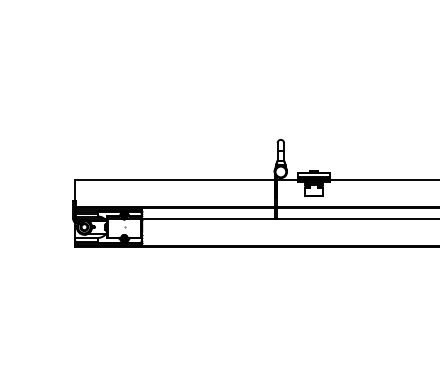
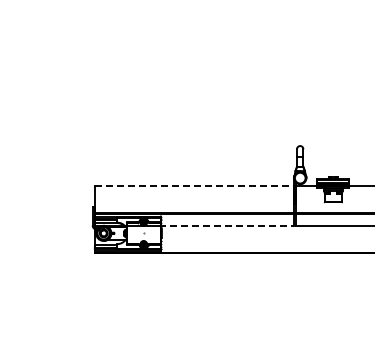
line: (175, 179) -> (194, 185), solid -> dashed
line: (207, 219) -> (226, 225), solid -> dashed

